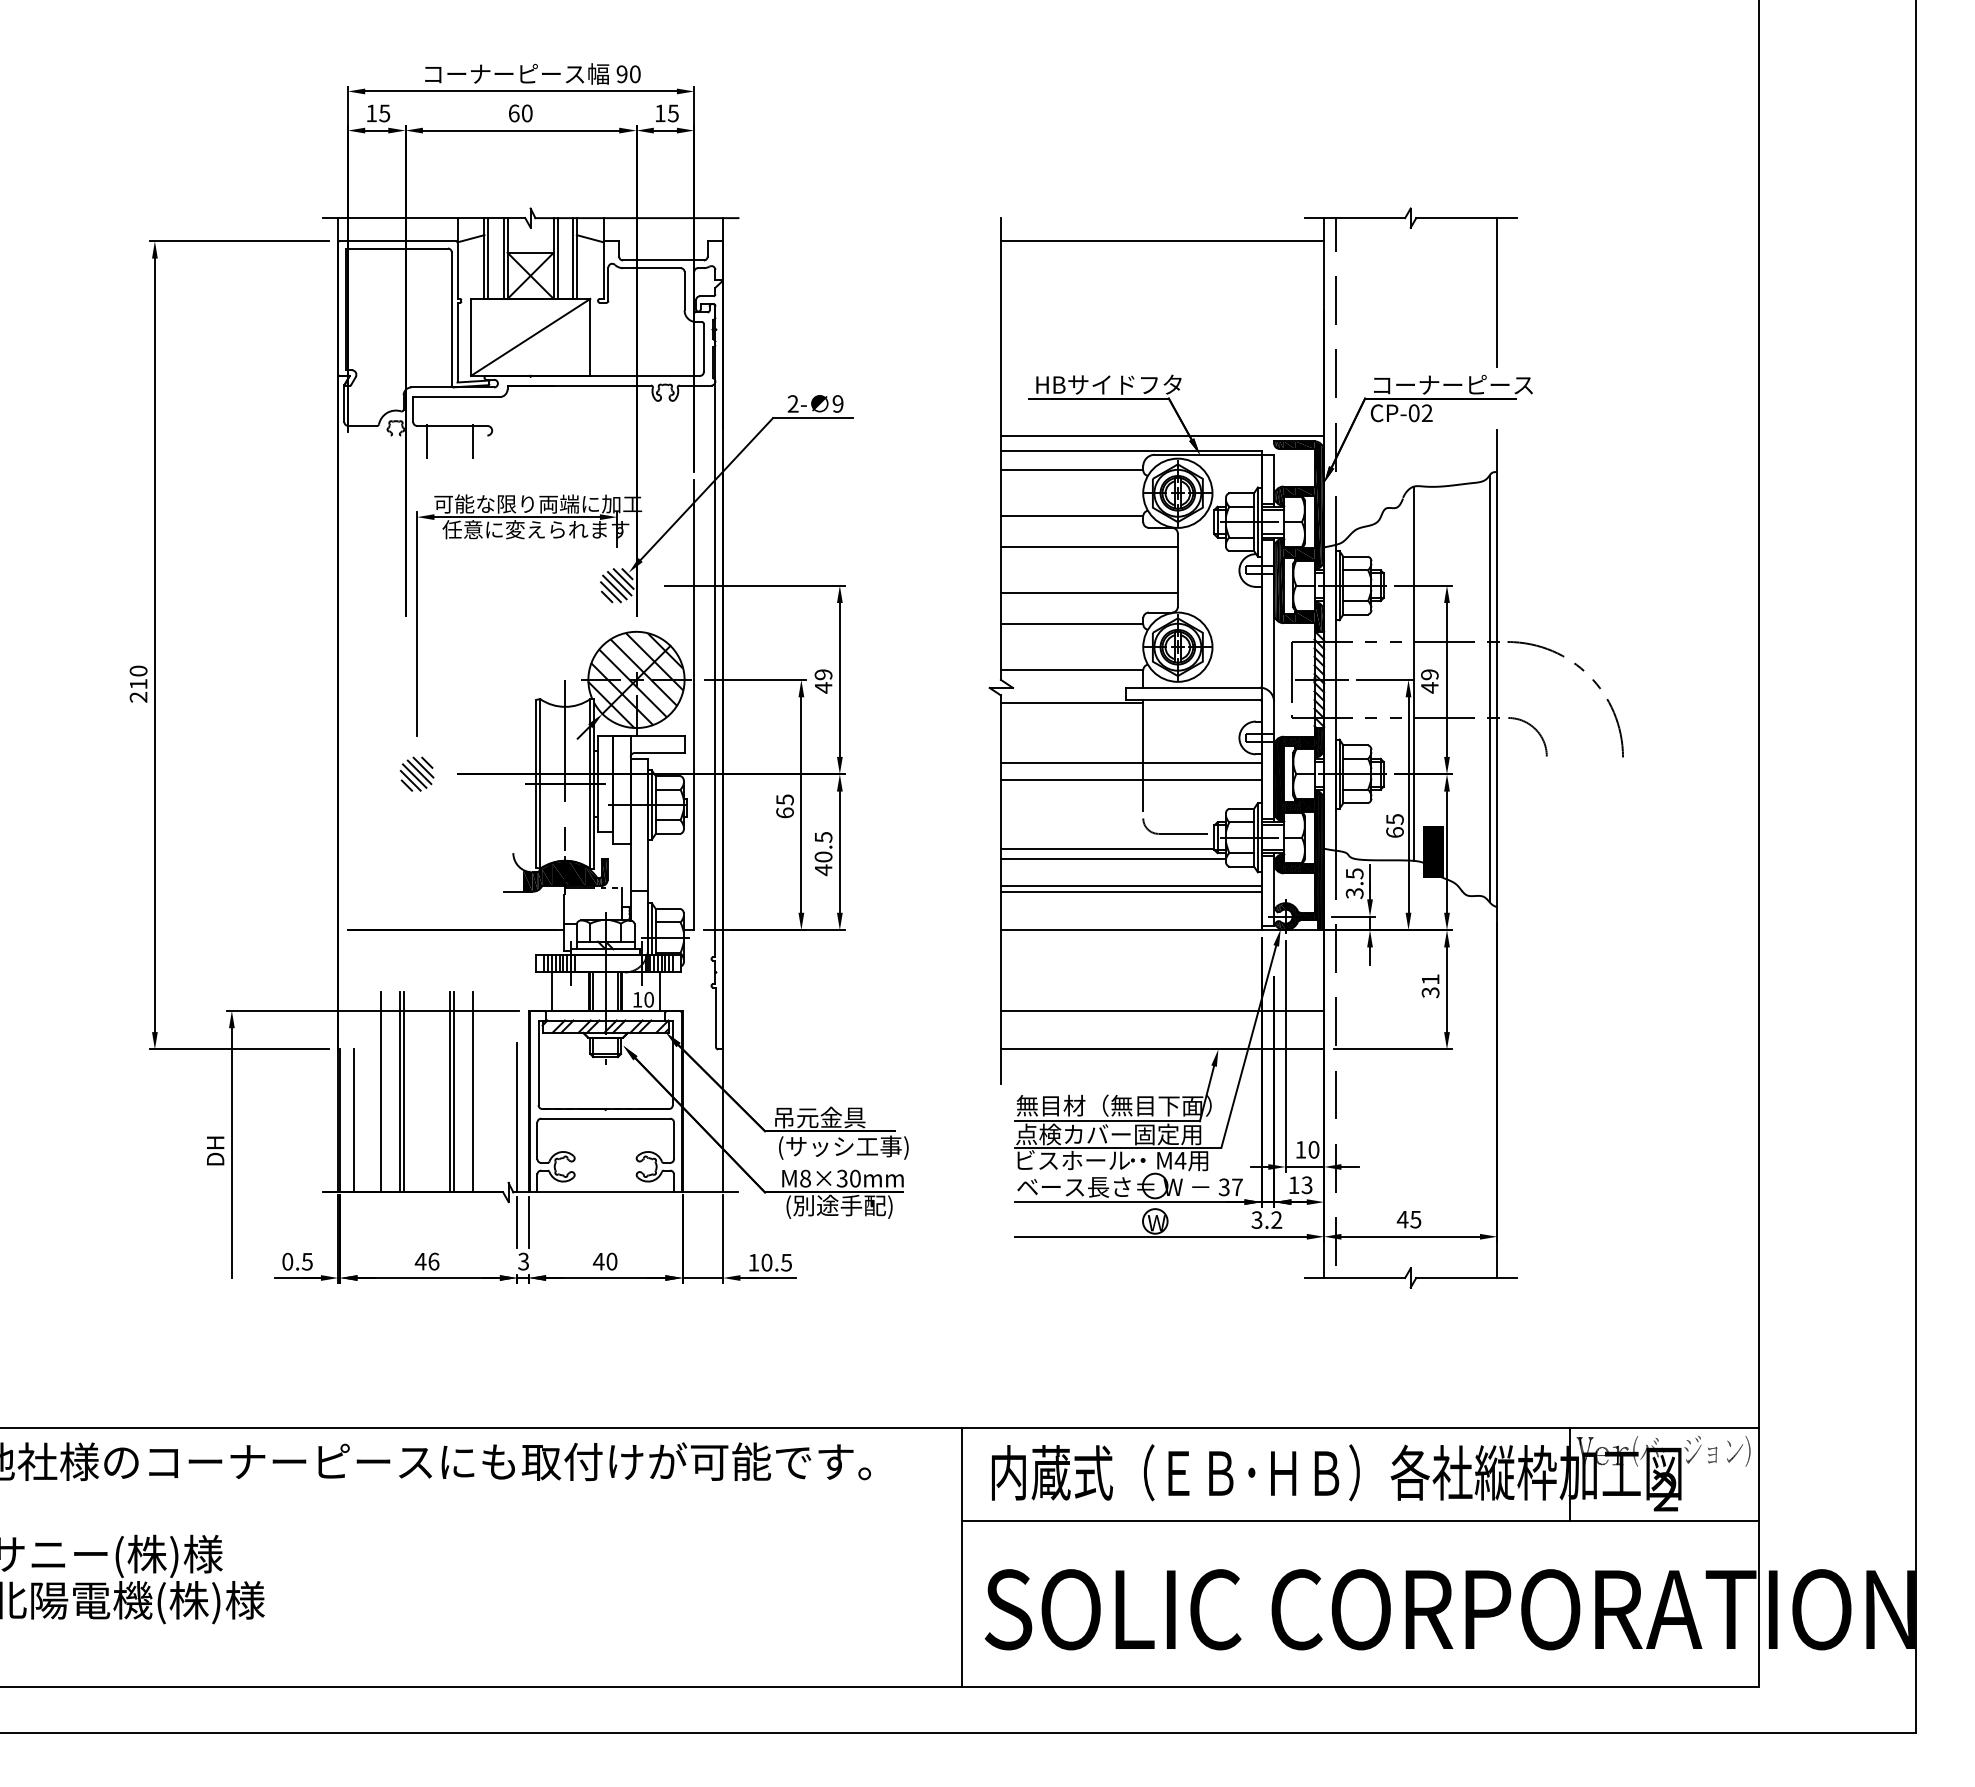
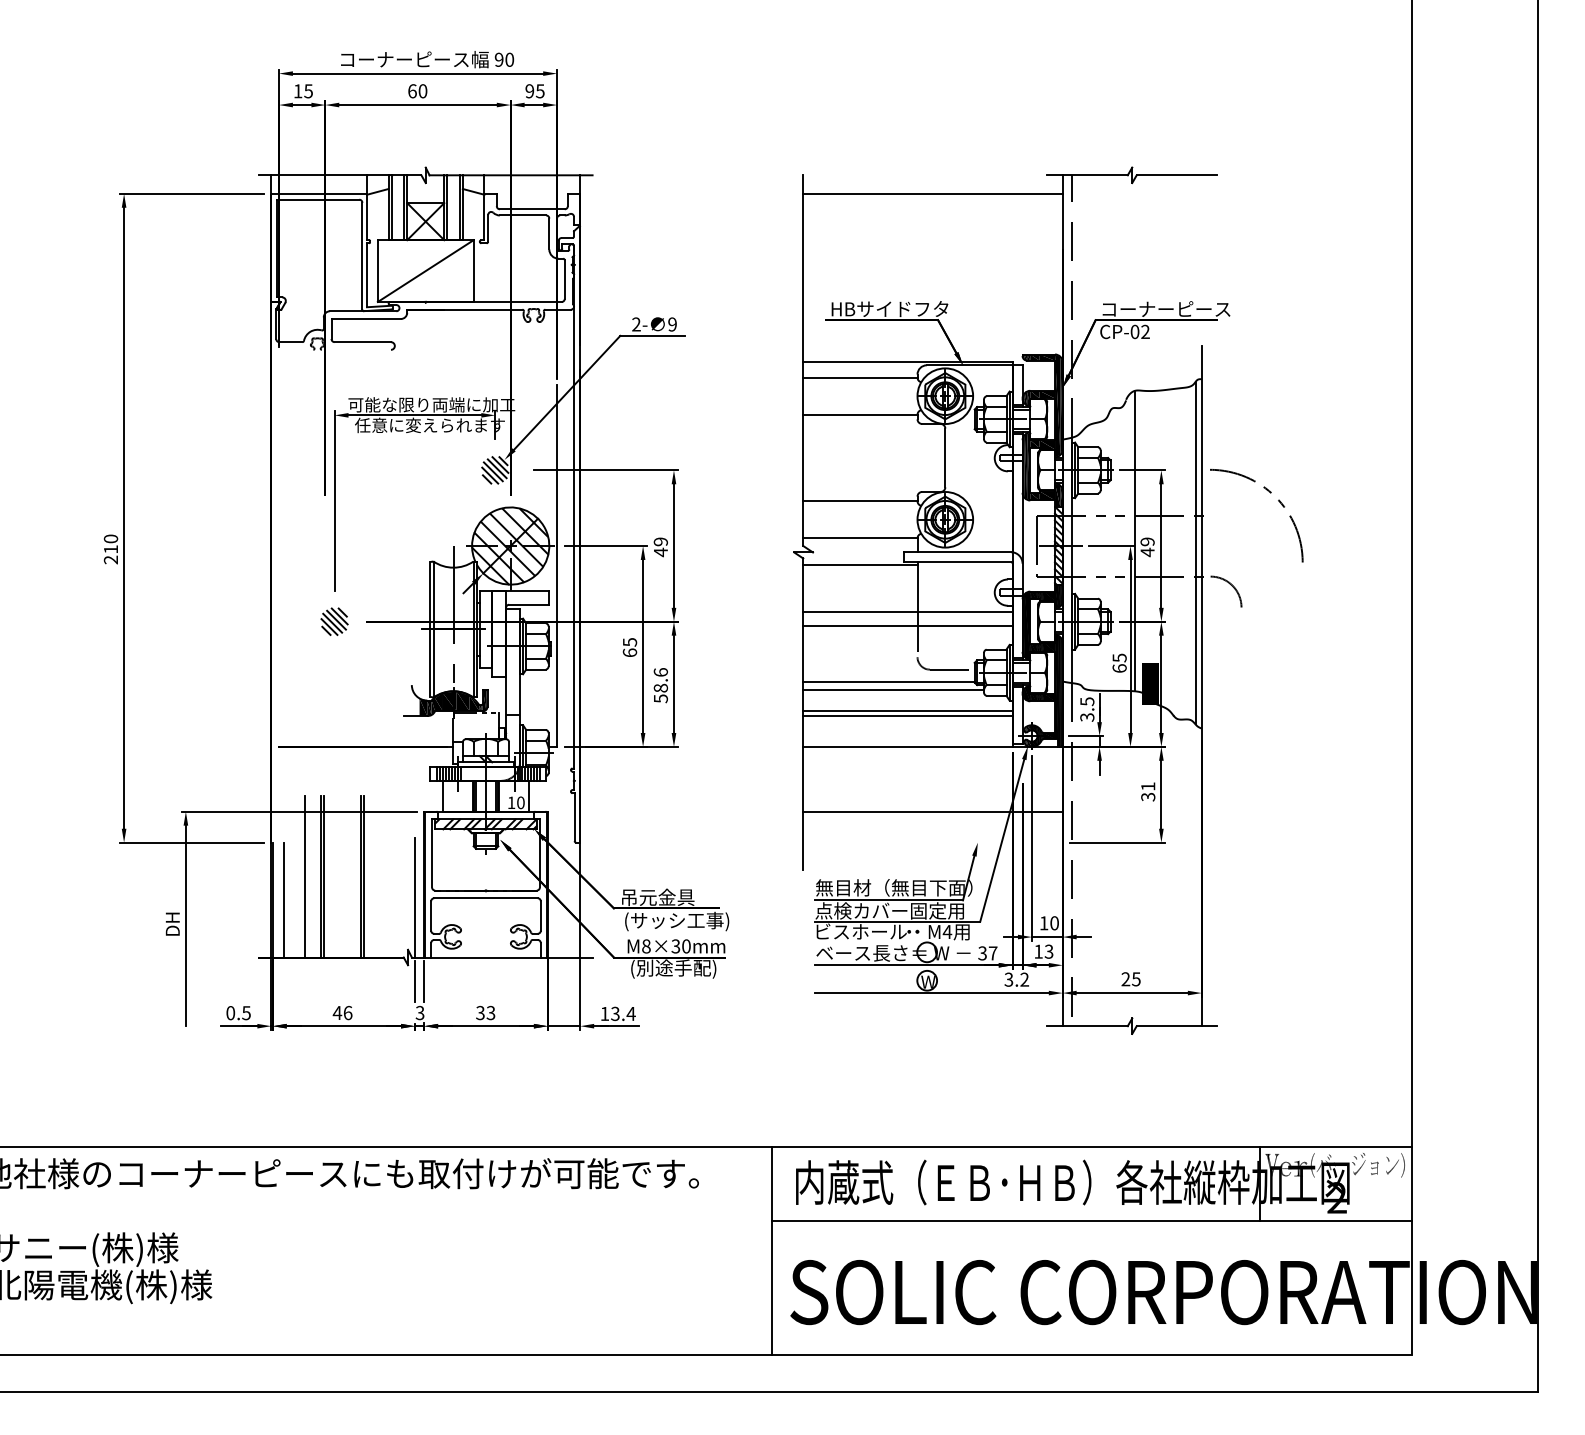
text: (659, 113) -> (529, 91), 15 -> 95
line: (1497, 292) -> (1201, 235), removed
line: (1162, 435) -> (932, 349), removed
line: (426, 441) -> (342, 354), removed
line: (472, 441) -> (379, 354), removed
line: (1088, 547) -> (873, 439), removed
line: (1088, 593) -> (873, 476), removed
arc: (1592, 680) -> (1278, 500), moved
text: (823, 853) -> (660, 685), 40.5 -> 58.6
line: (1162, 1049) -> (932, 842), removed
line: (472, 1091) -> (379, 876), removed
text: (1402, 1219) -> (1125, 979), 45 -> 25
text: (604, 1261) -> (485, 1012), 40 -> 33
text: (776, 1262) -> (623, 1013), 10.5 -> 13.4

